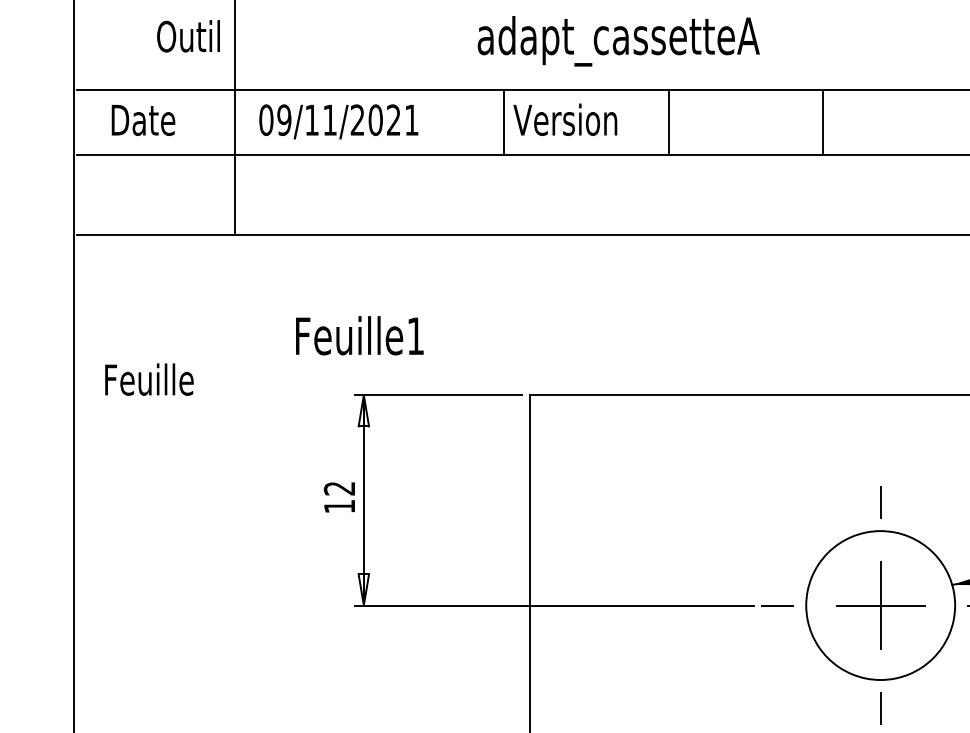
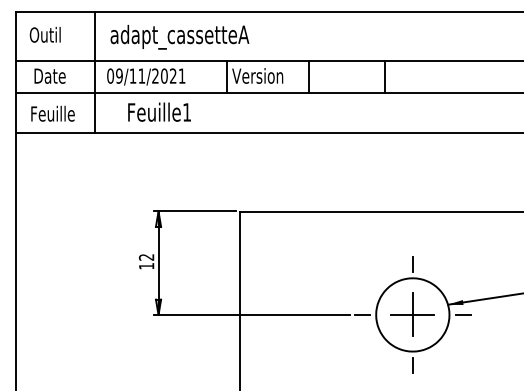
text: (186, 35) -> (44, 34), moved
text: (617, 39) -> (179, 36), moved
text: (359, 334) -> (159, 111), moved
text: (148, 379) -> (52, 113), moved

